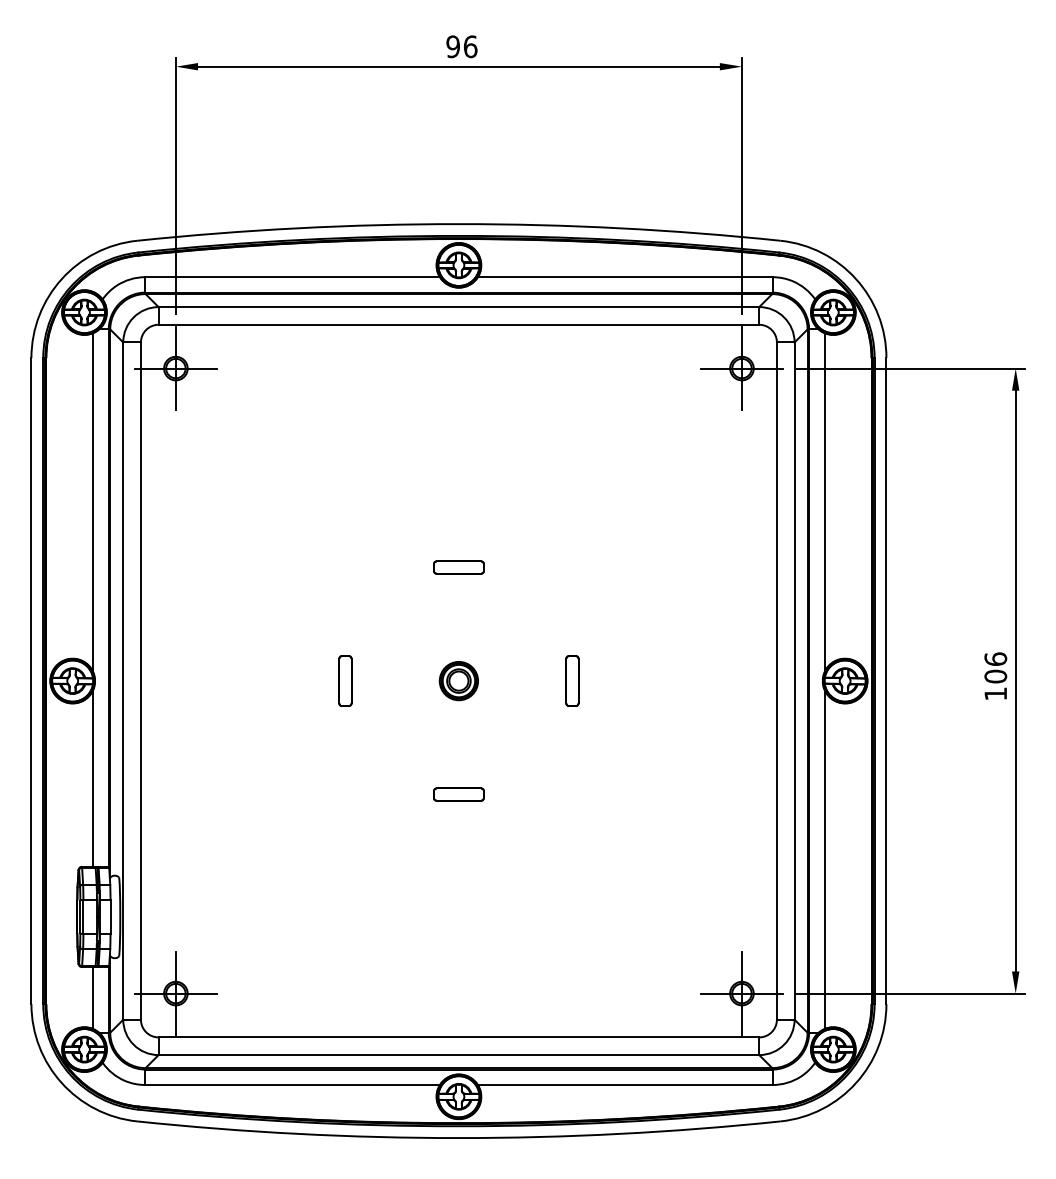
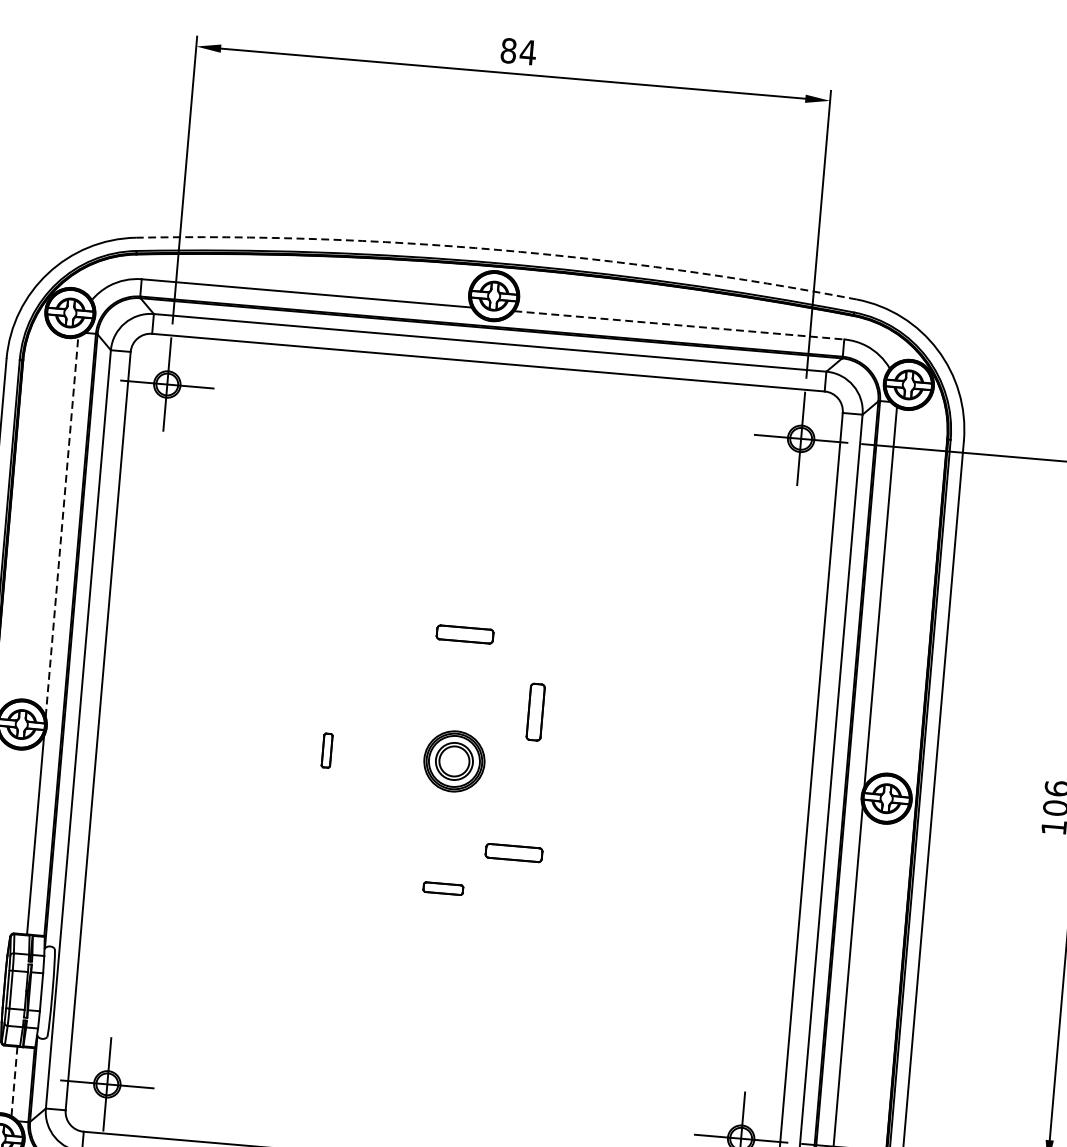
text: (461, 46) -> (518, 51), 96 -> 84
arc: (458, 224) -> (497, 250), solid -> dashed
line: (625, 277) -> (679, 325), solid -> dashed
line: (93, 502) -> (62, 526), solid -> dashed
part: (345, 680) -> (327, 750), size x0.6
part: (572, 680) -> (535, 711), moved
part: (458, 681) -> (453, 762), size x1.4
part: (518, 757) -> (513, 852), added
part: (458, 794) -> (442, 888), size x0.7
line: (93, 998) -> (14, 1081), solid -> dashed

